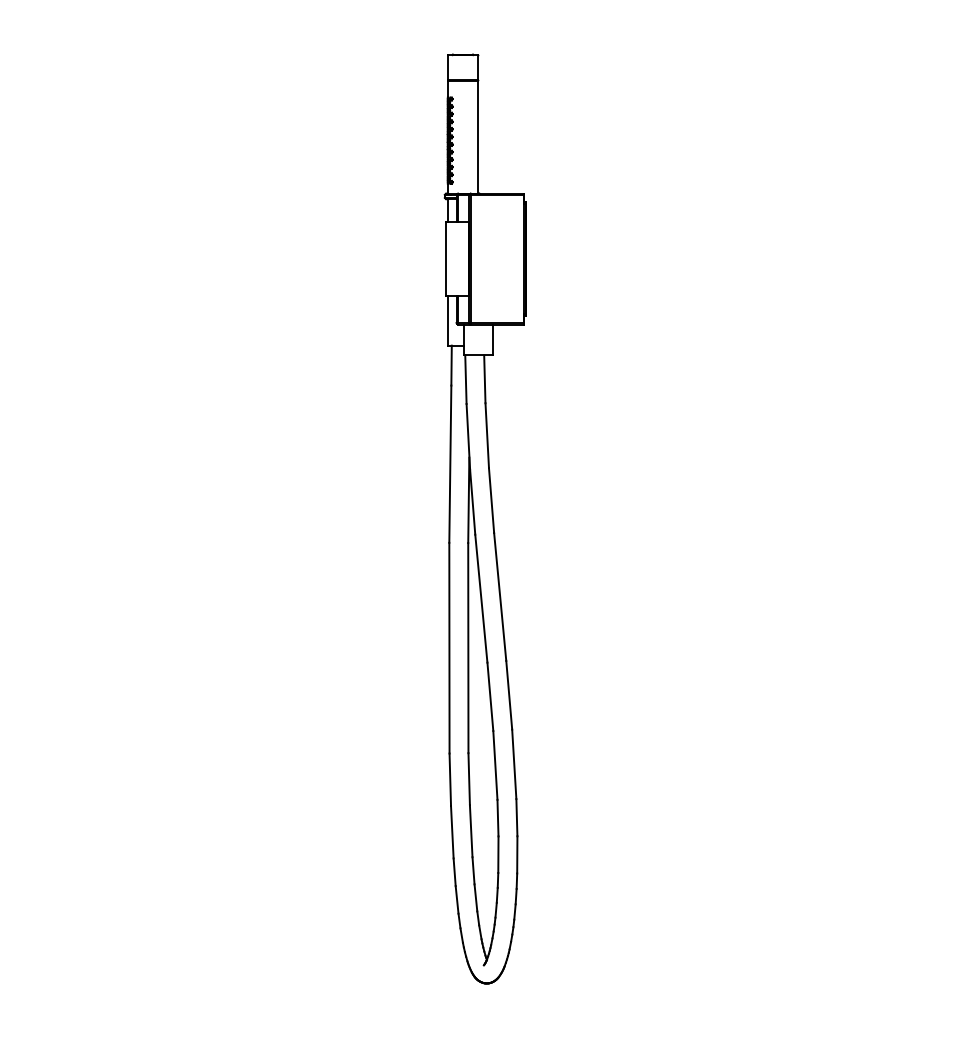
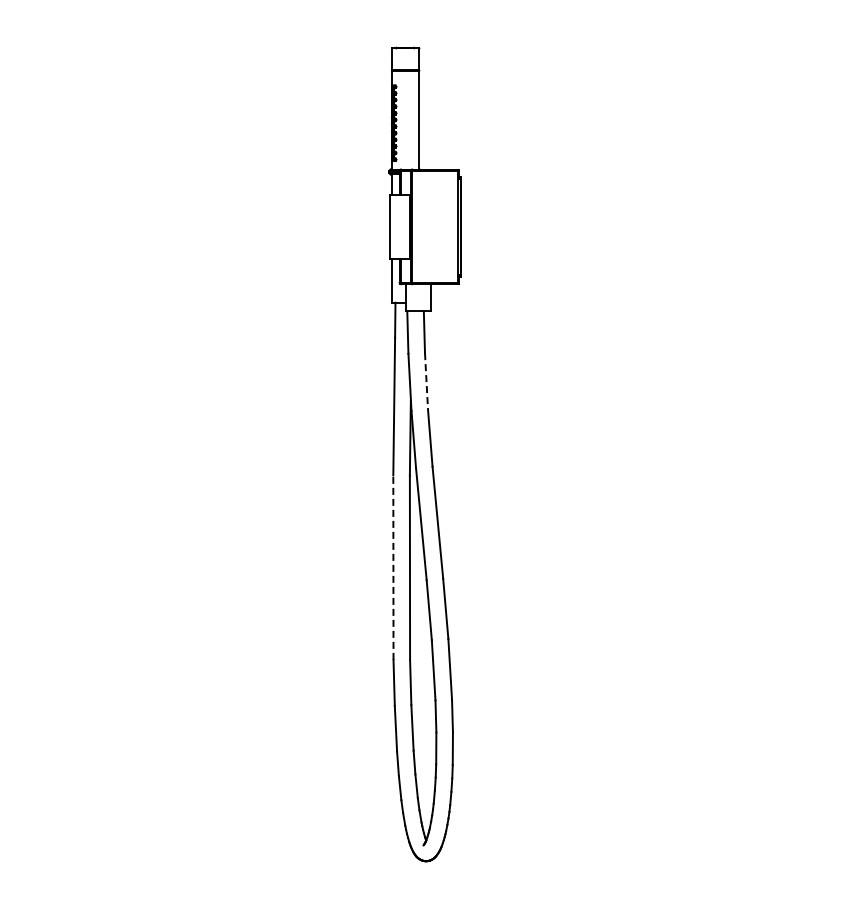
line: (487, 436) -> (426, 382), solid -> dashed
line: (449, 648) -> (393, 567), solid -> dashed

